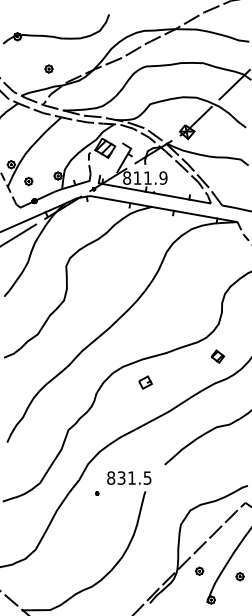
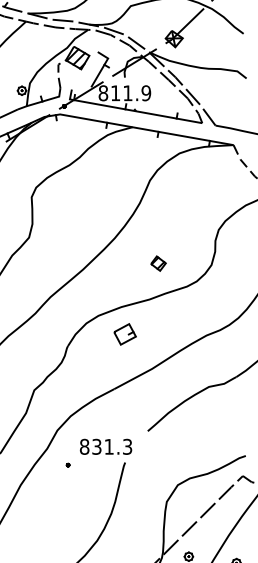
part: (218, 356) -> (159, 263), moved
part: (145, 382) -> (125, 334), size x1.43
text: (147, 477) -> (127, 446), 831.5 -> 831.3

